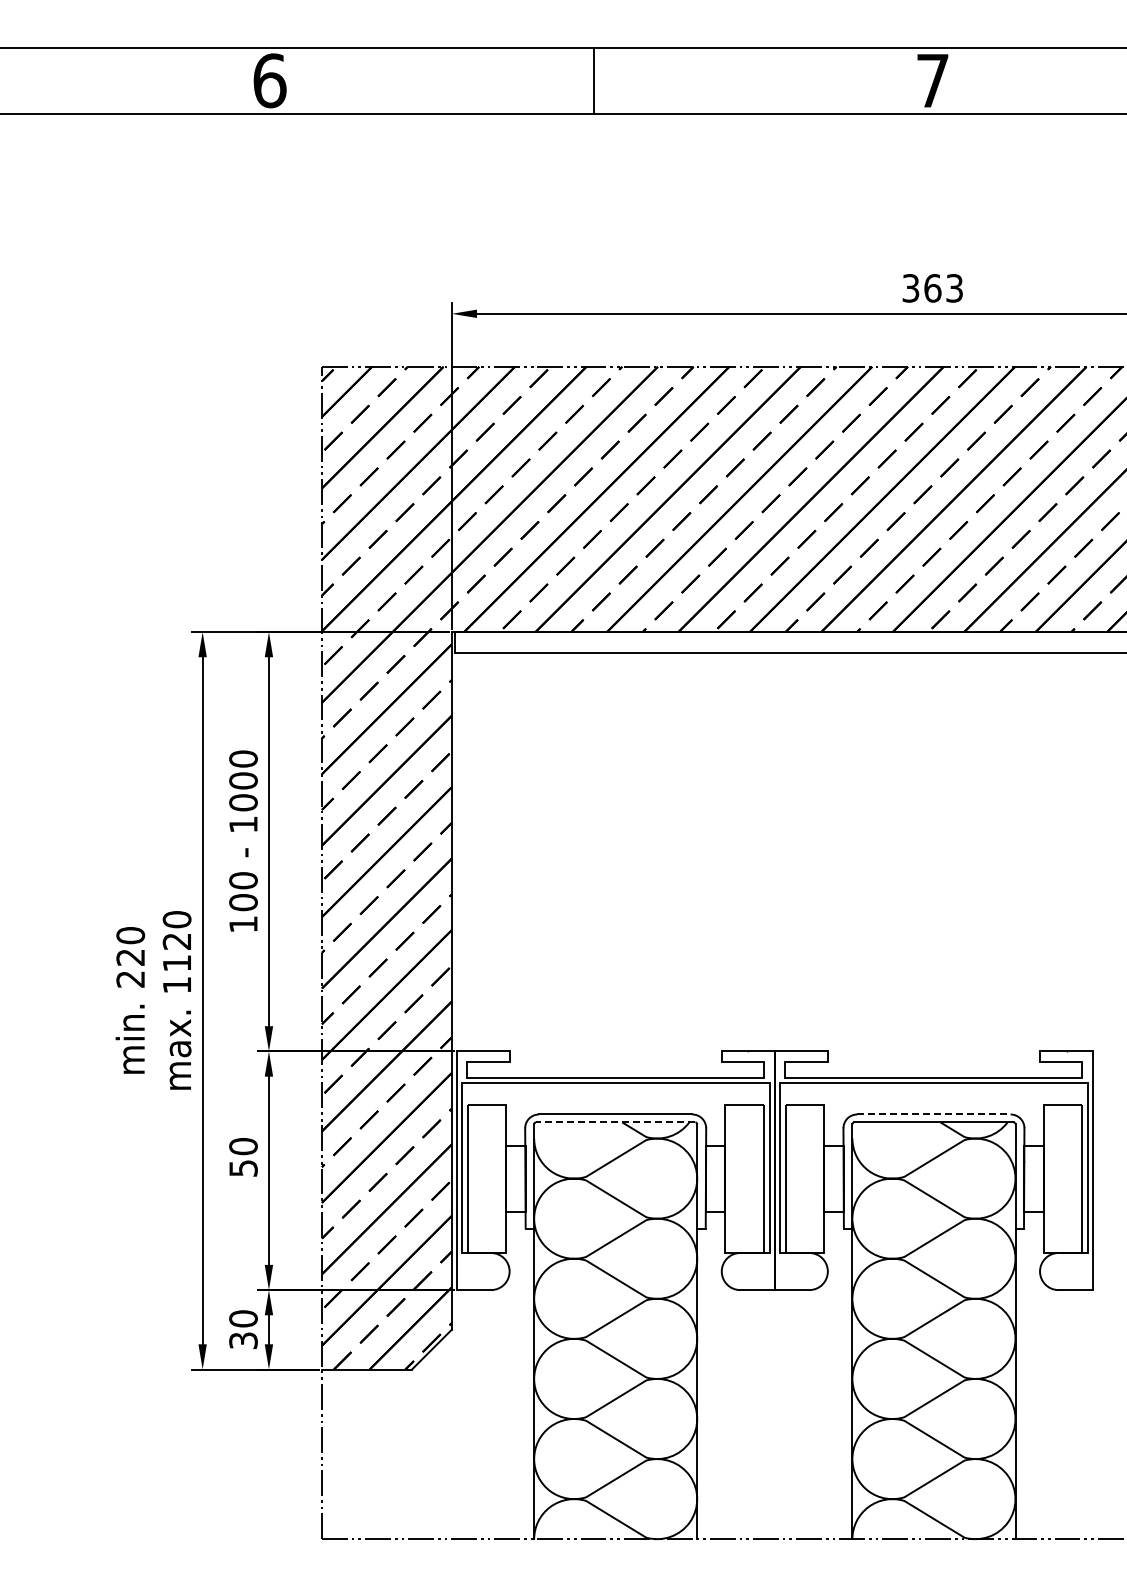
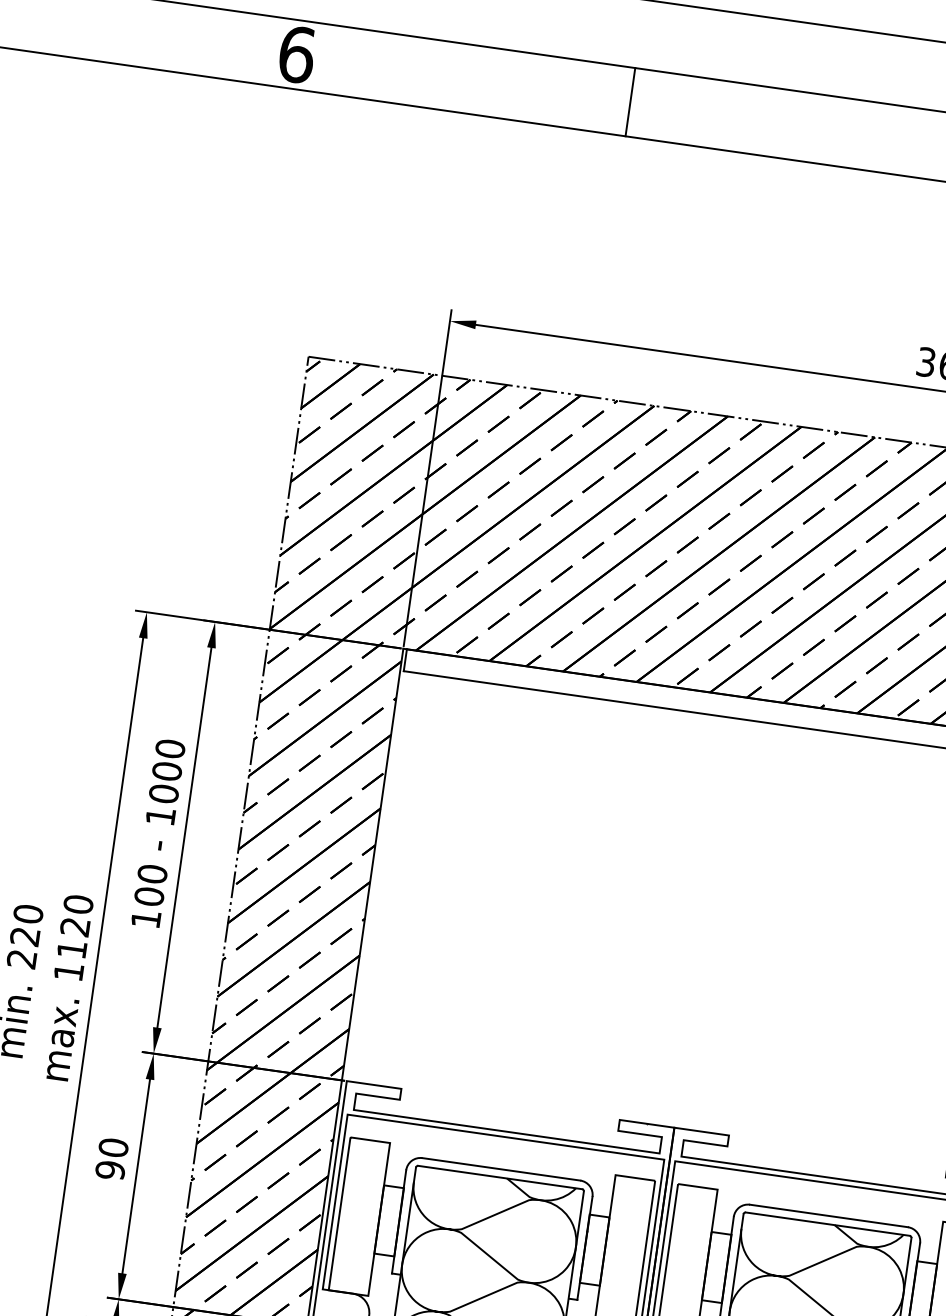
line: (933, 1114) -> (828, 1215), dashed -> solid
line: (615, 1122) -> (500, 1177), dashed -> solid
text: (243, 1168) -> (110, 1170), 50 -> 90

